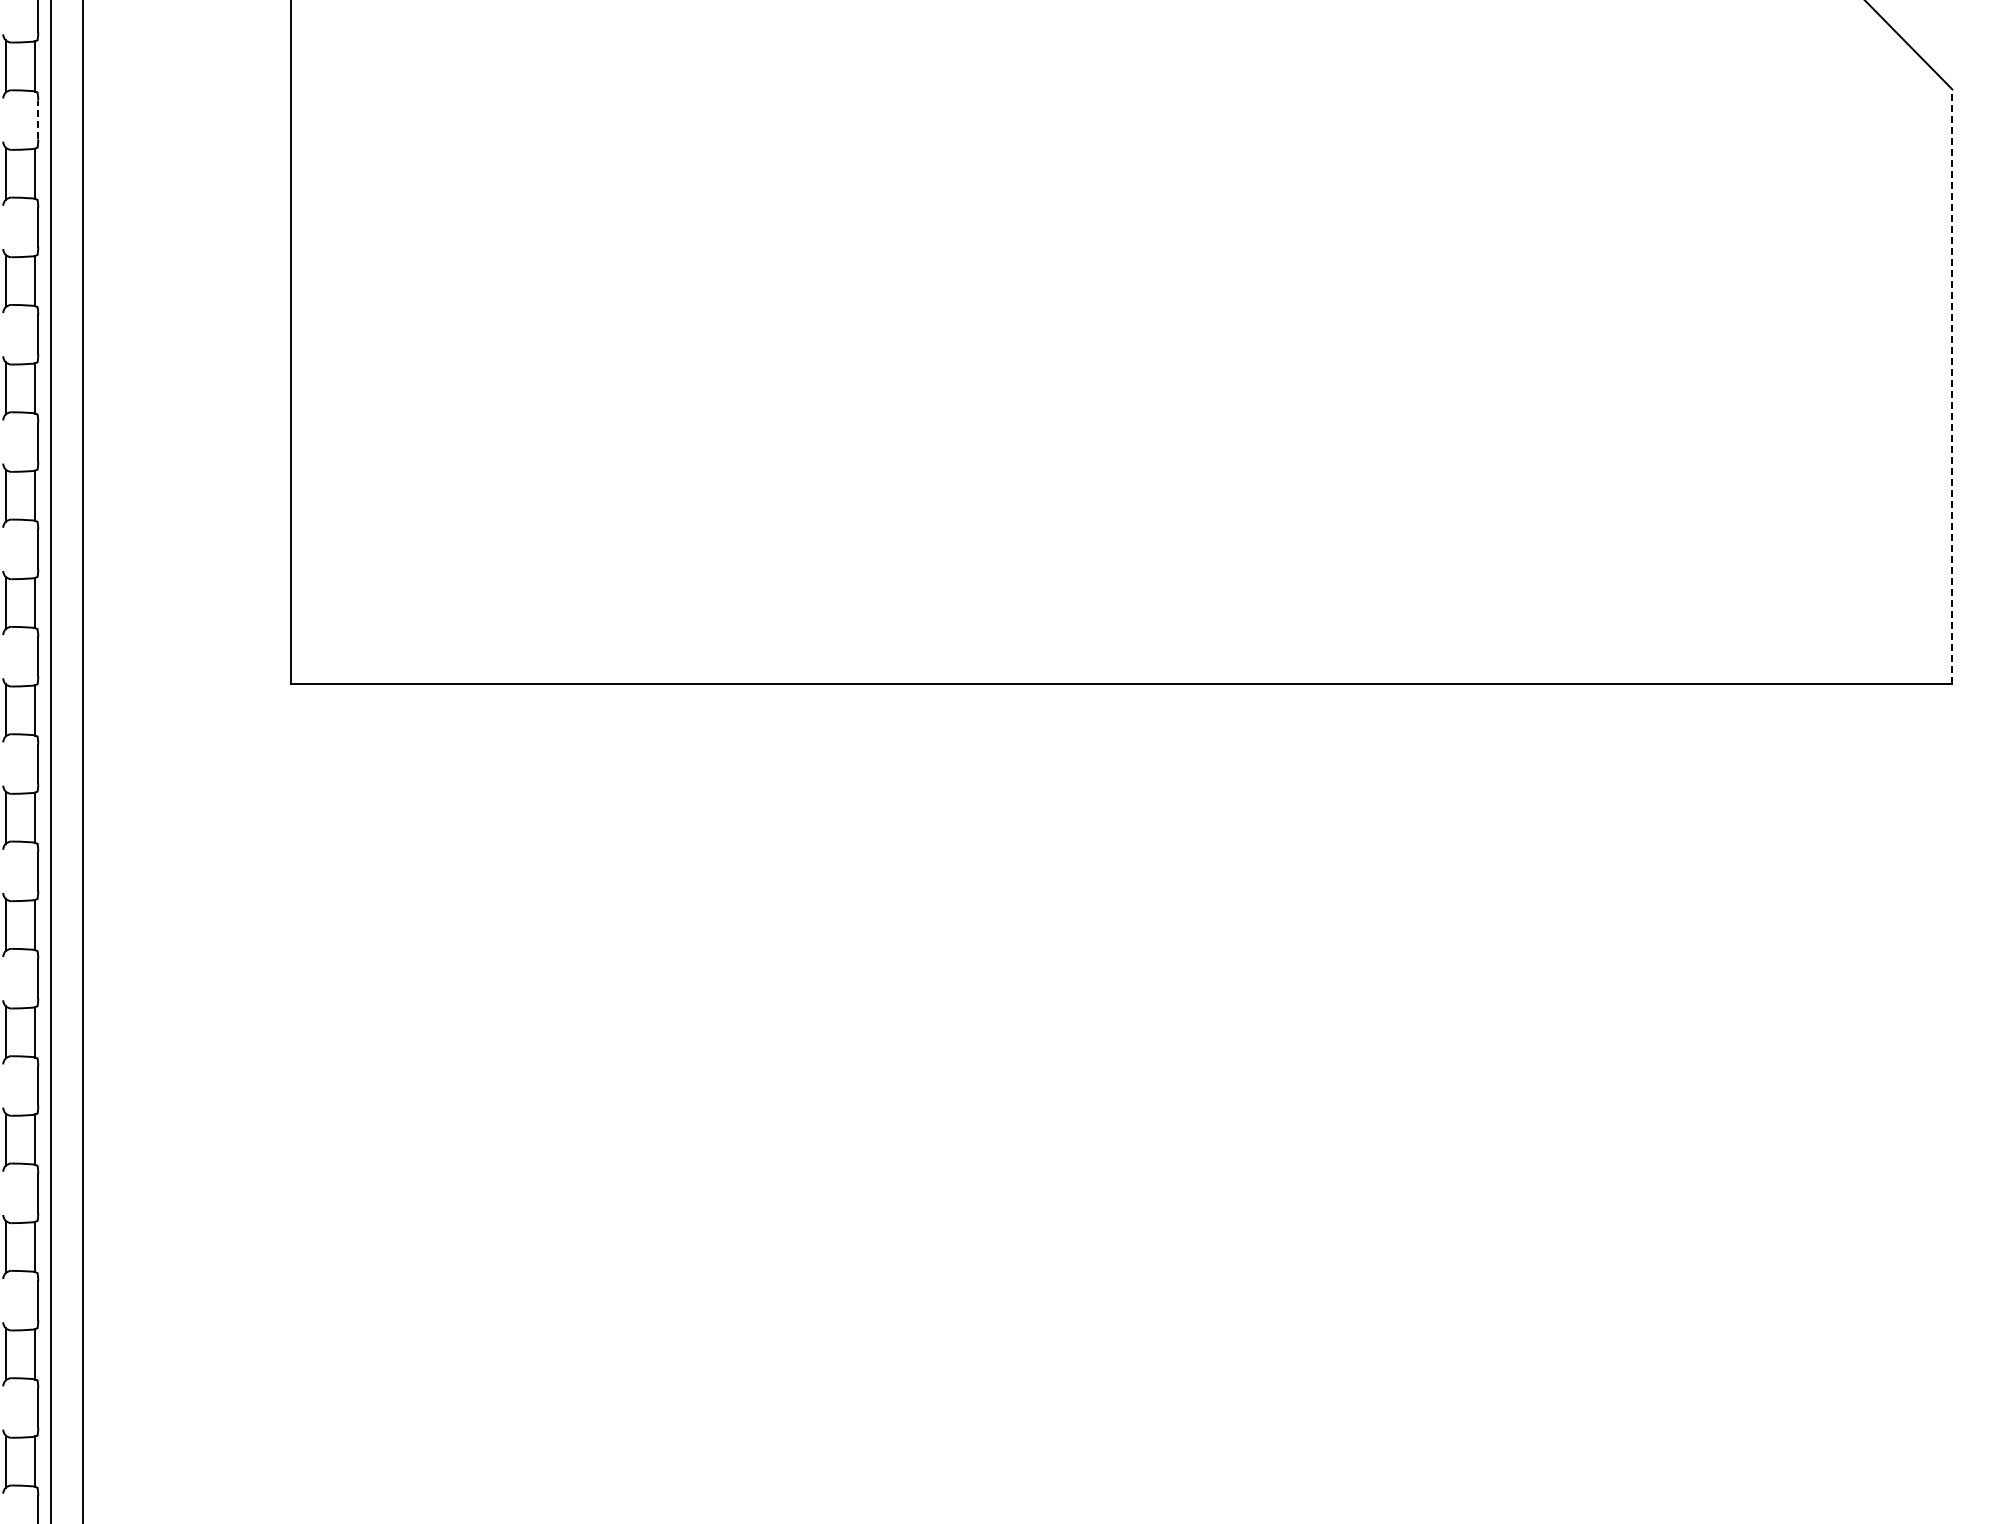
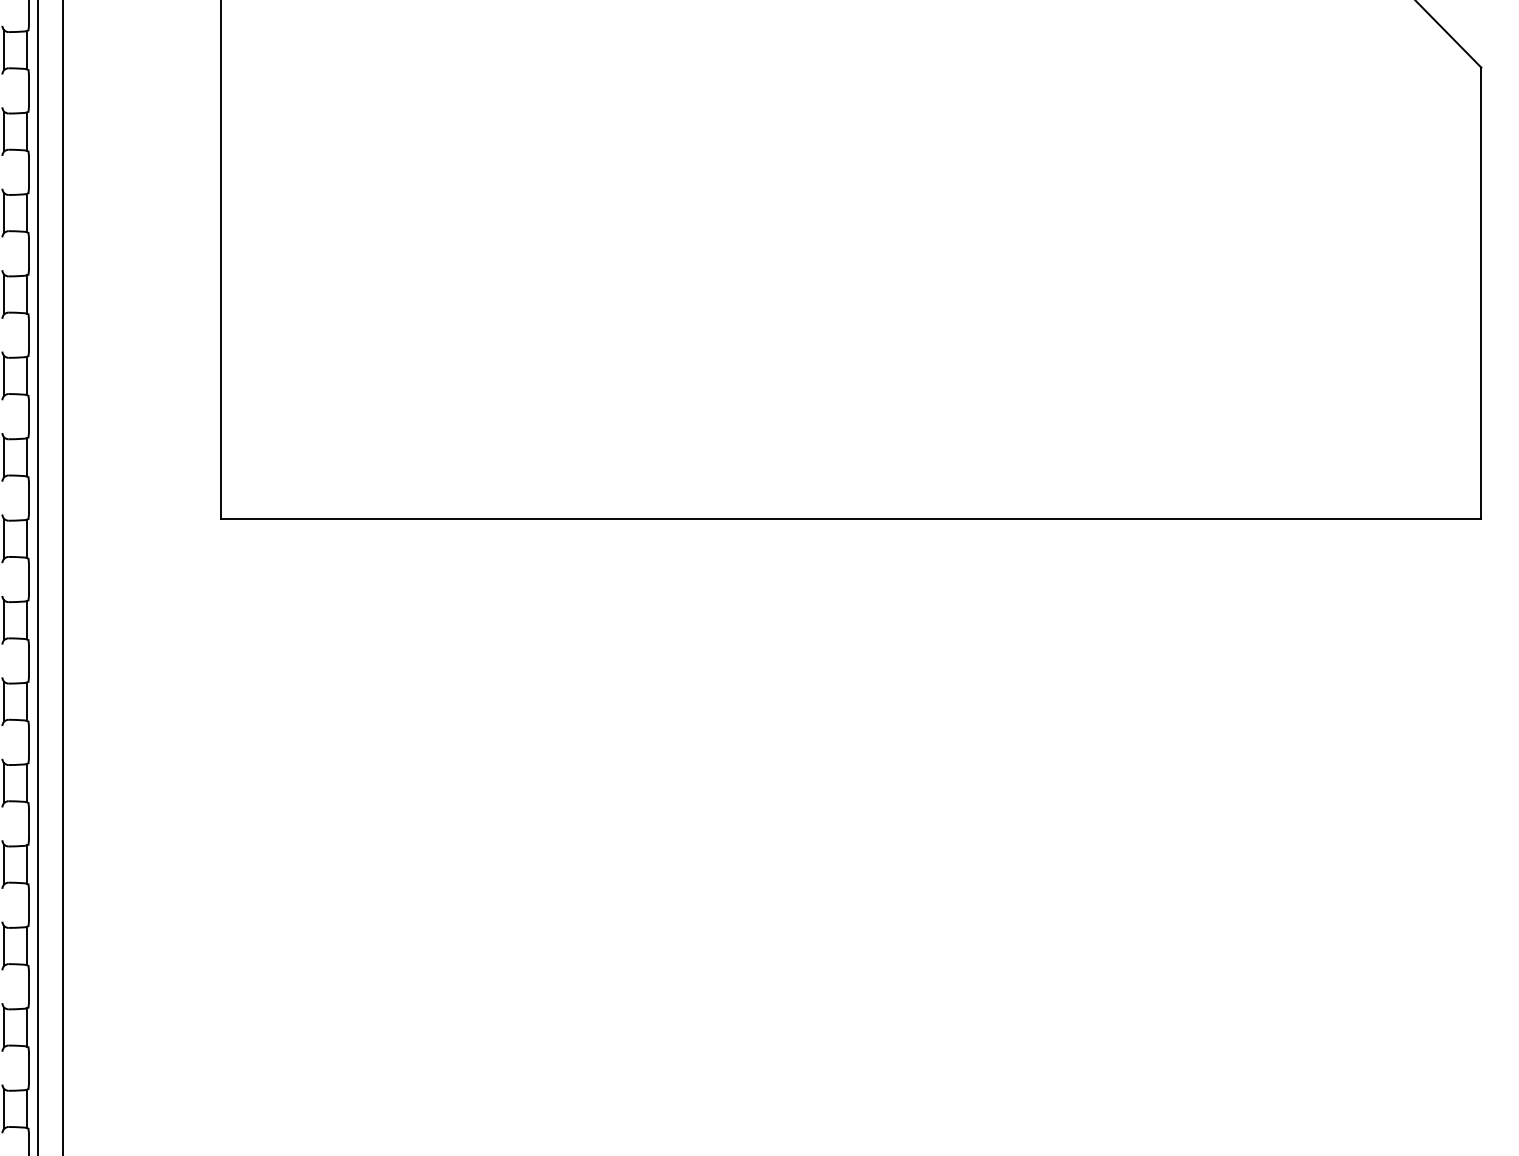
line: (38, 119) -> (29, 90), dashed -> solid
line: (1952, 386) -> (1481, 293), dashed -> solid

